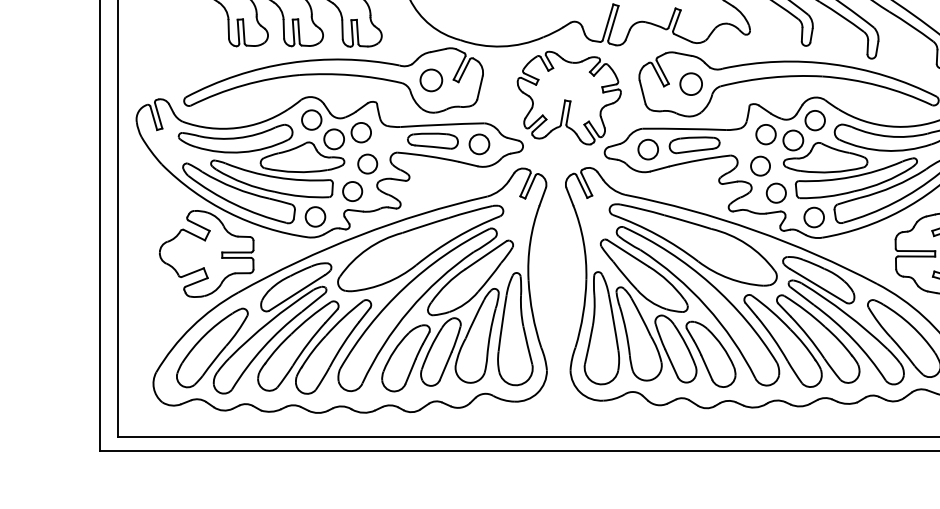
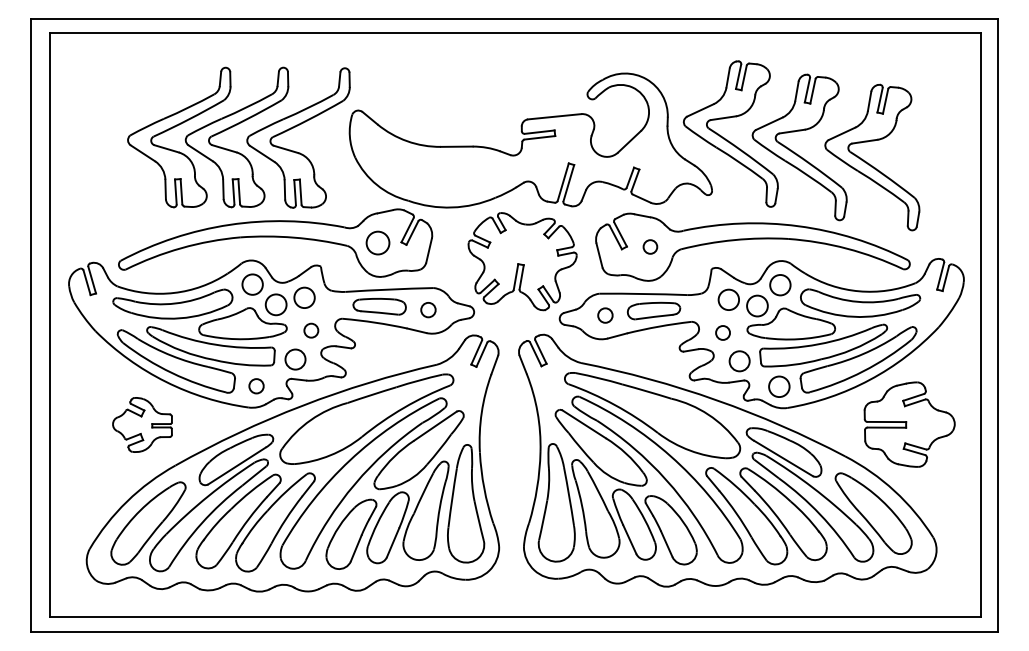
circle: (691, 83) -> (650, 246), size x0.6
circle: (479, 143) -> (428, 309), size x0.7
circle: (648, 149) -> (605, 315), size x0.7
circle: (367, 163) -> (311, 330), size x0.7
circle: (759, 165) -> (722, 332), size x0.7
circle: (315, 217) -> (256, 386), size x0.7
part: (206, 253) -> (142, 424), size x0.6

